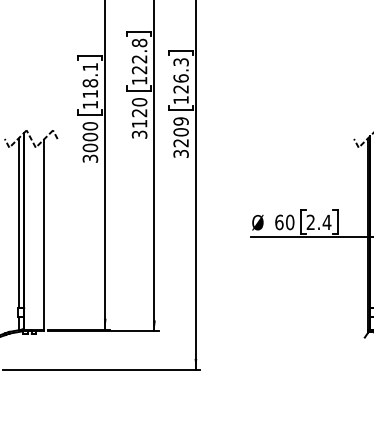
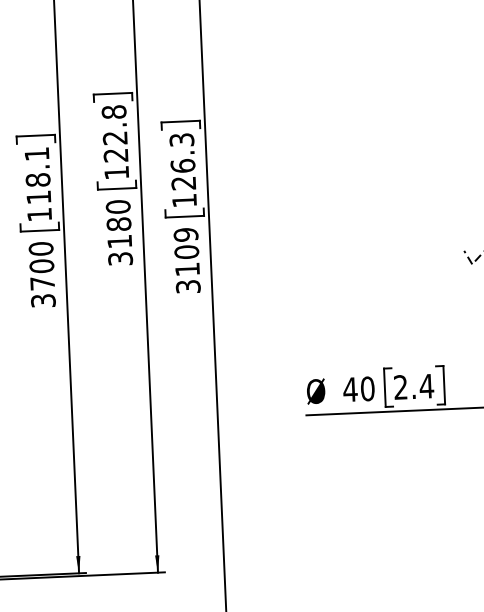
text: (139, 112) -> (118, 223), 3120 -> 3180
text: (180, 143) -> (186, 270), 3209 -> 3109
text: (90, 147) -> (42, 282), 3000 -> 3700
text: (278, 222) -> (349, 389), 60 -> 40

